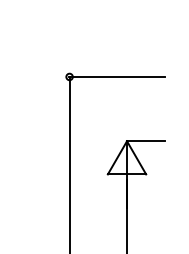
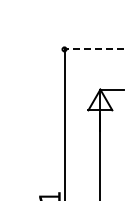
line: (117, 77) -> (94, 49), solid -> dashed

